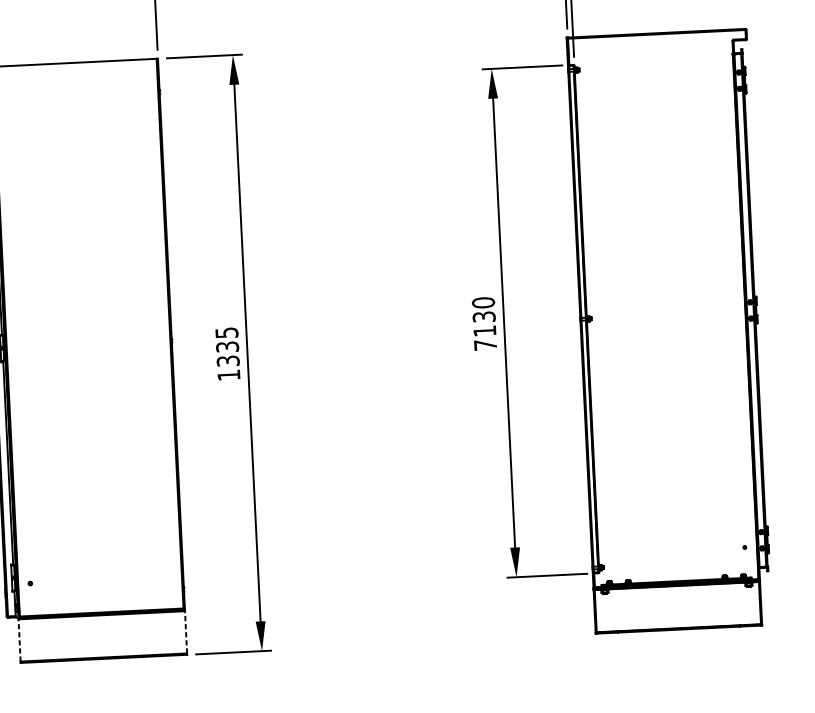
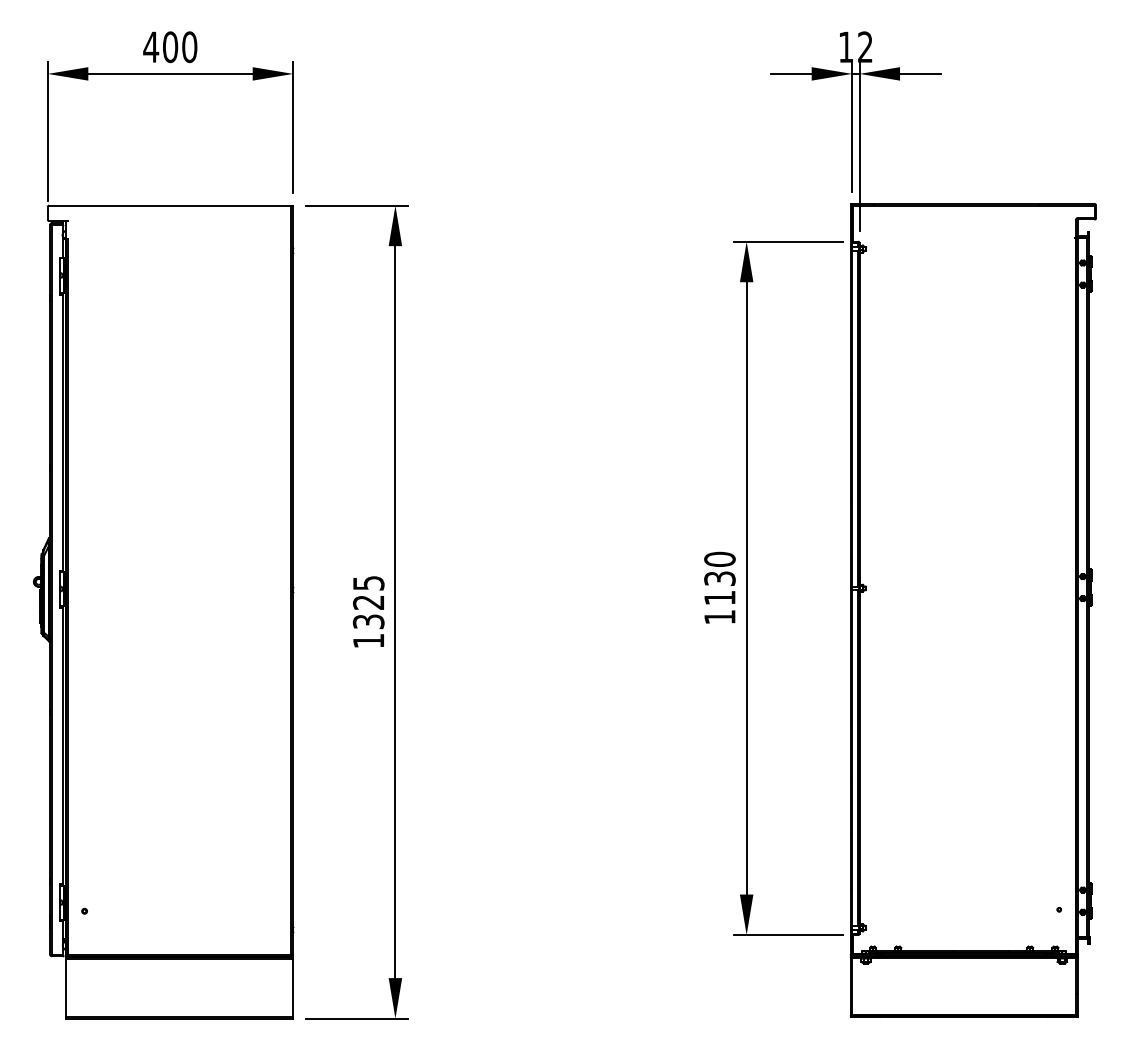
text: (485, 345) -> (719, 617), 7130 -> 1130
text: (227, 347) -> (368, 602), 1335 -> 1325
line: (186, 632) -> (293, 988), dashed -> solid
line: (19, 640) -> (66, 988), dashed -> solid

